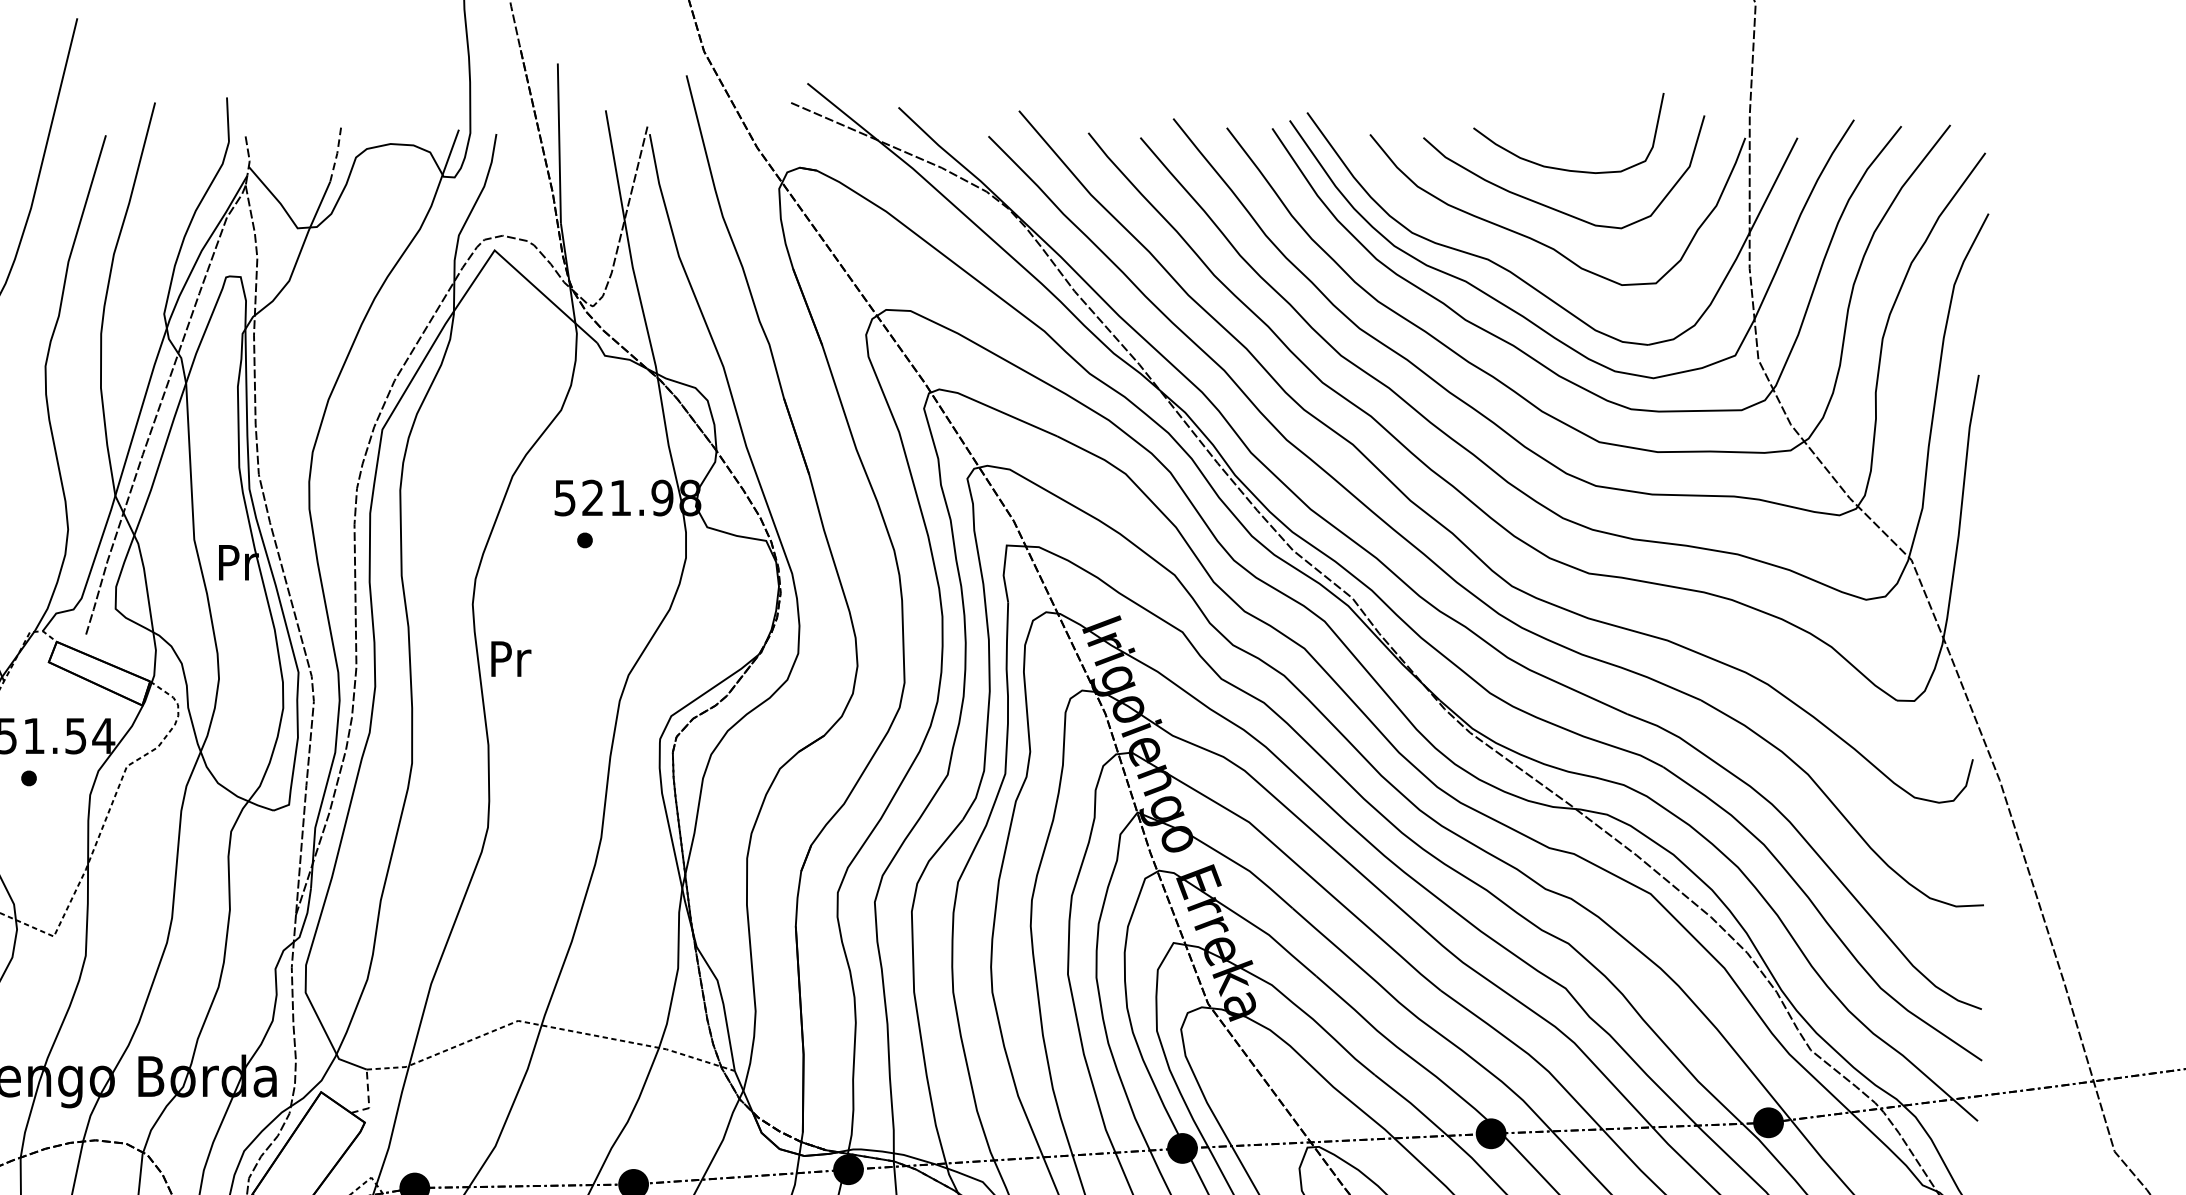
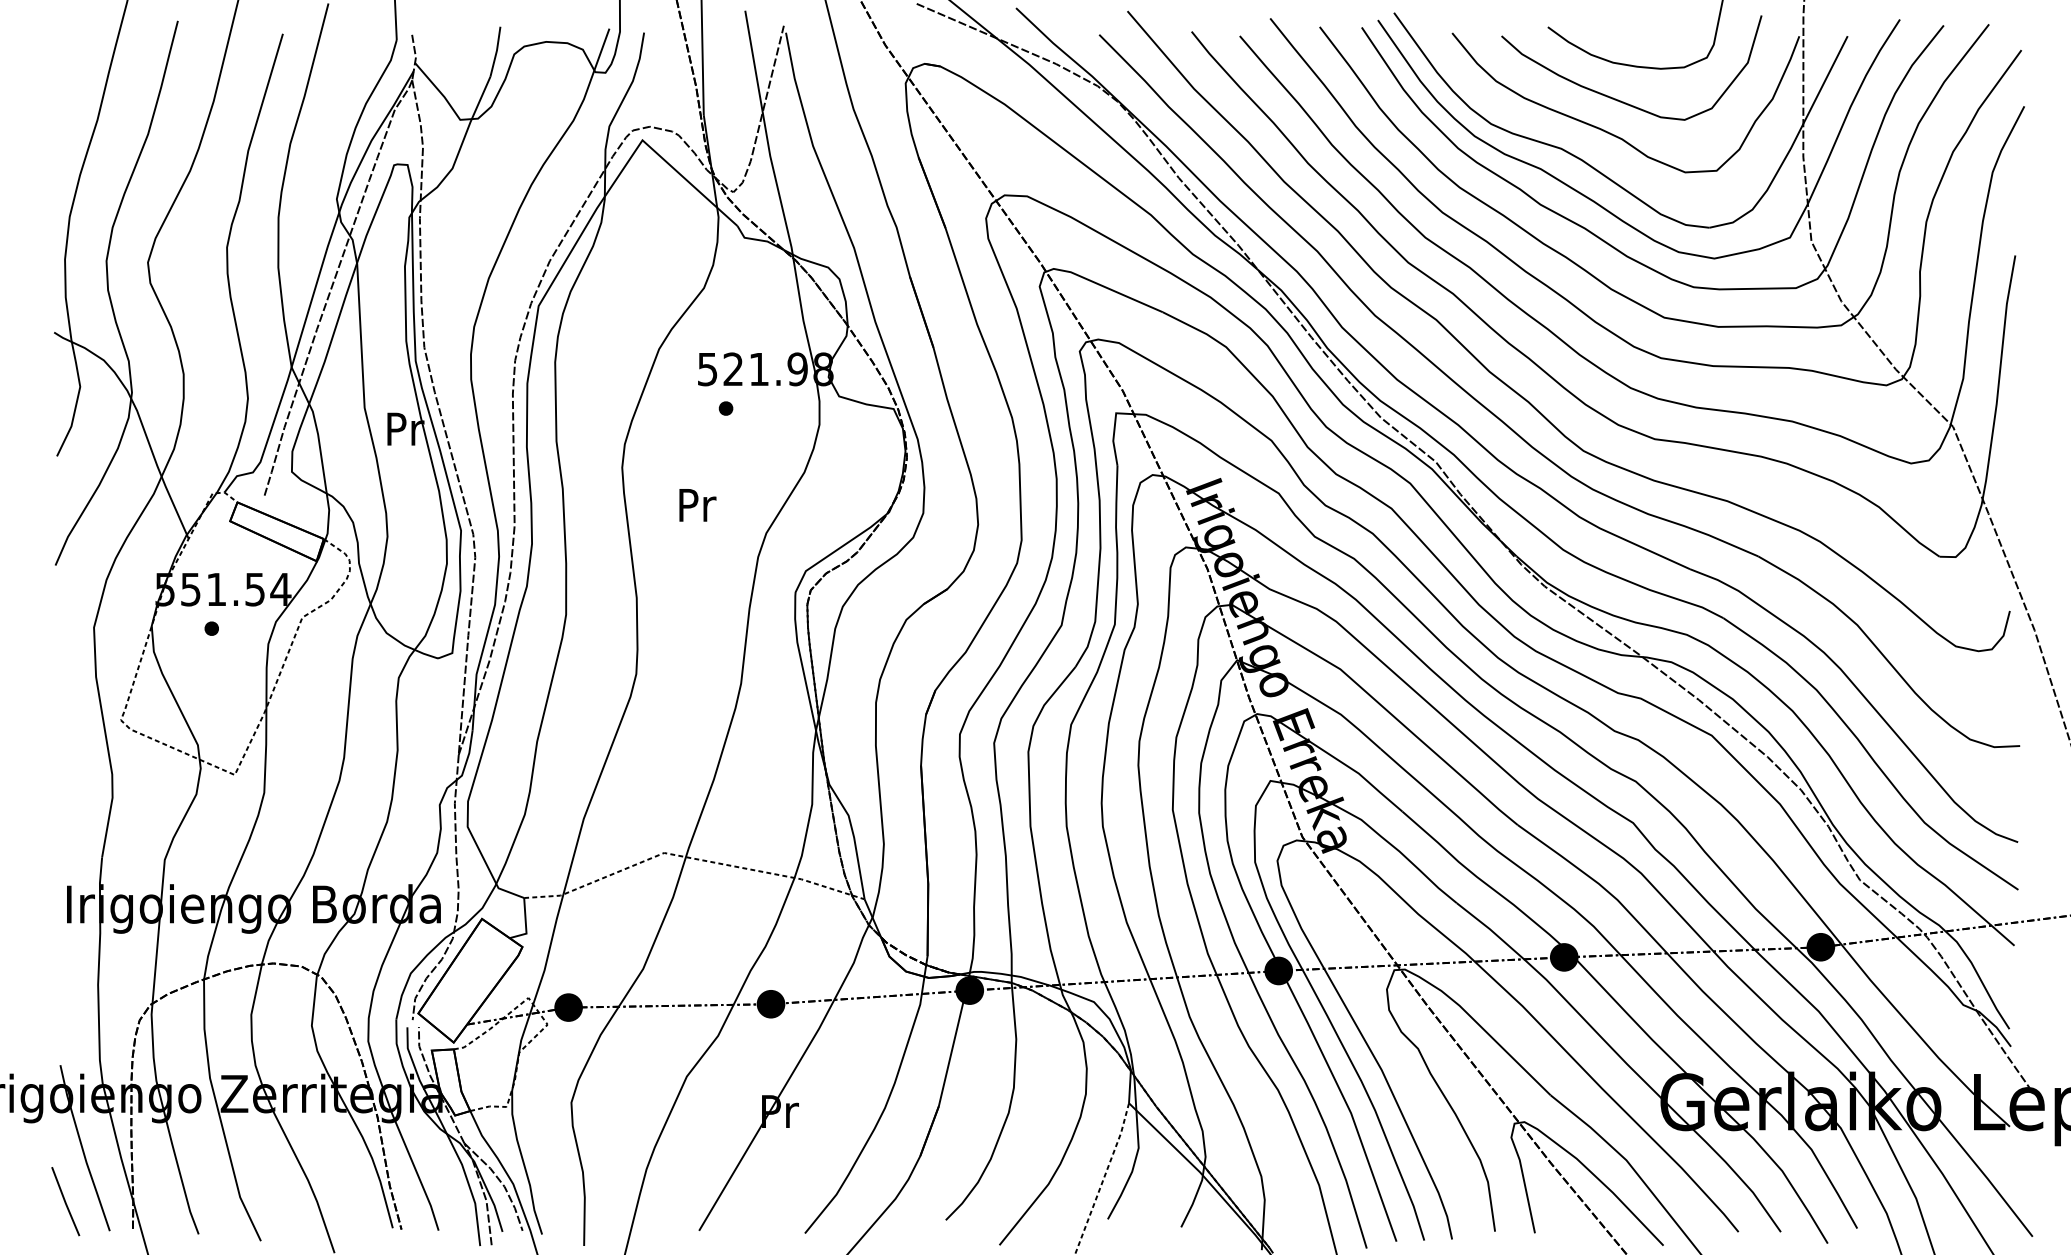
line: (336, 155) -> (496, 52), dashed -> solid
text: (510, 659) -> (697, 505), moved
line: (368, 1098) -> (525, 924), dashed -> solid

